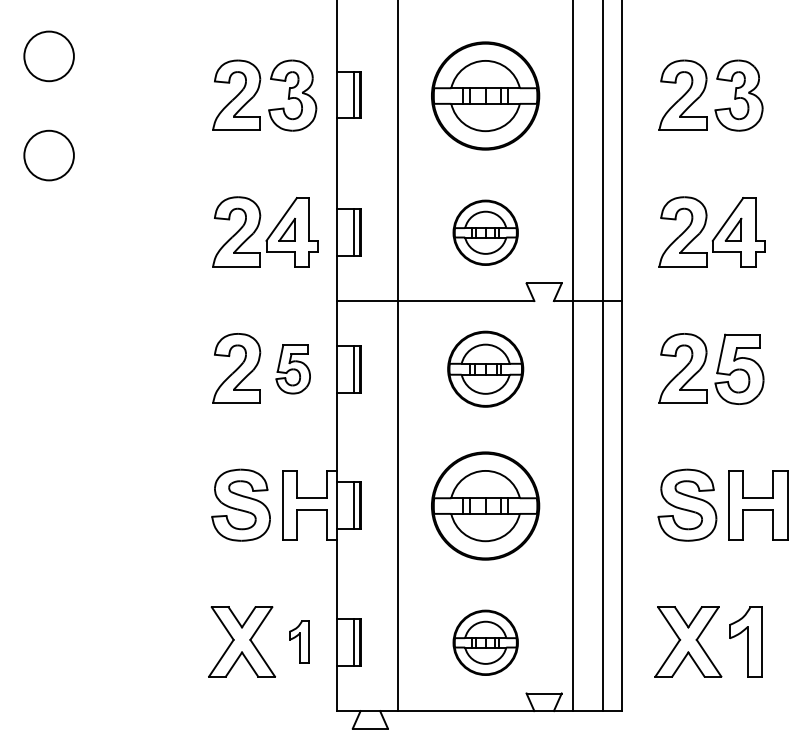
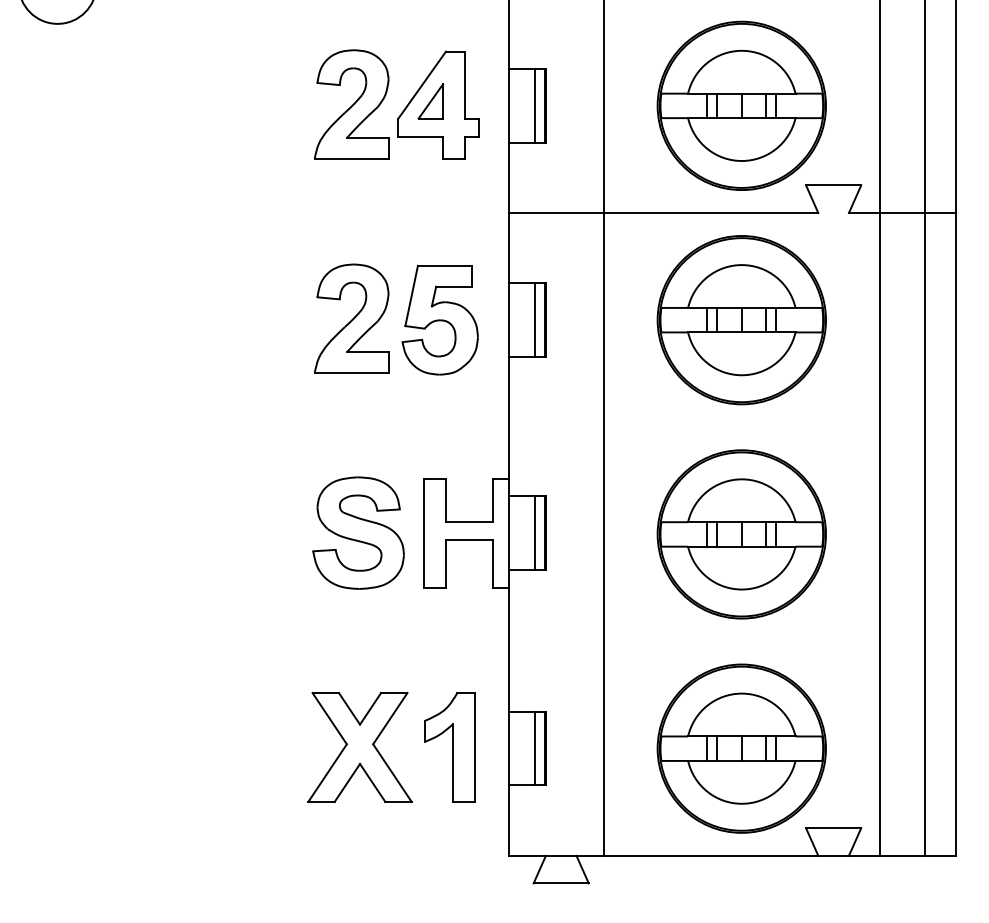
part: (485, 232) -> (741, 105), size x1.67
part: (293, 368) -> (440, 318), size x1.43
part: (485, 368) -> (741, 318), size x1.43
part: (298, 641) -> (448, 746), size x1.67
part: (485, 642) -> (741, 748), size x1.67

